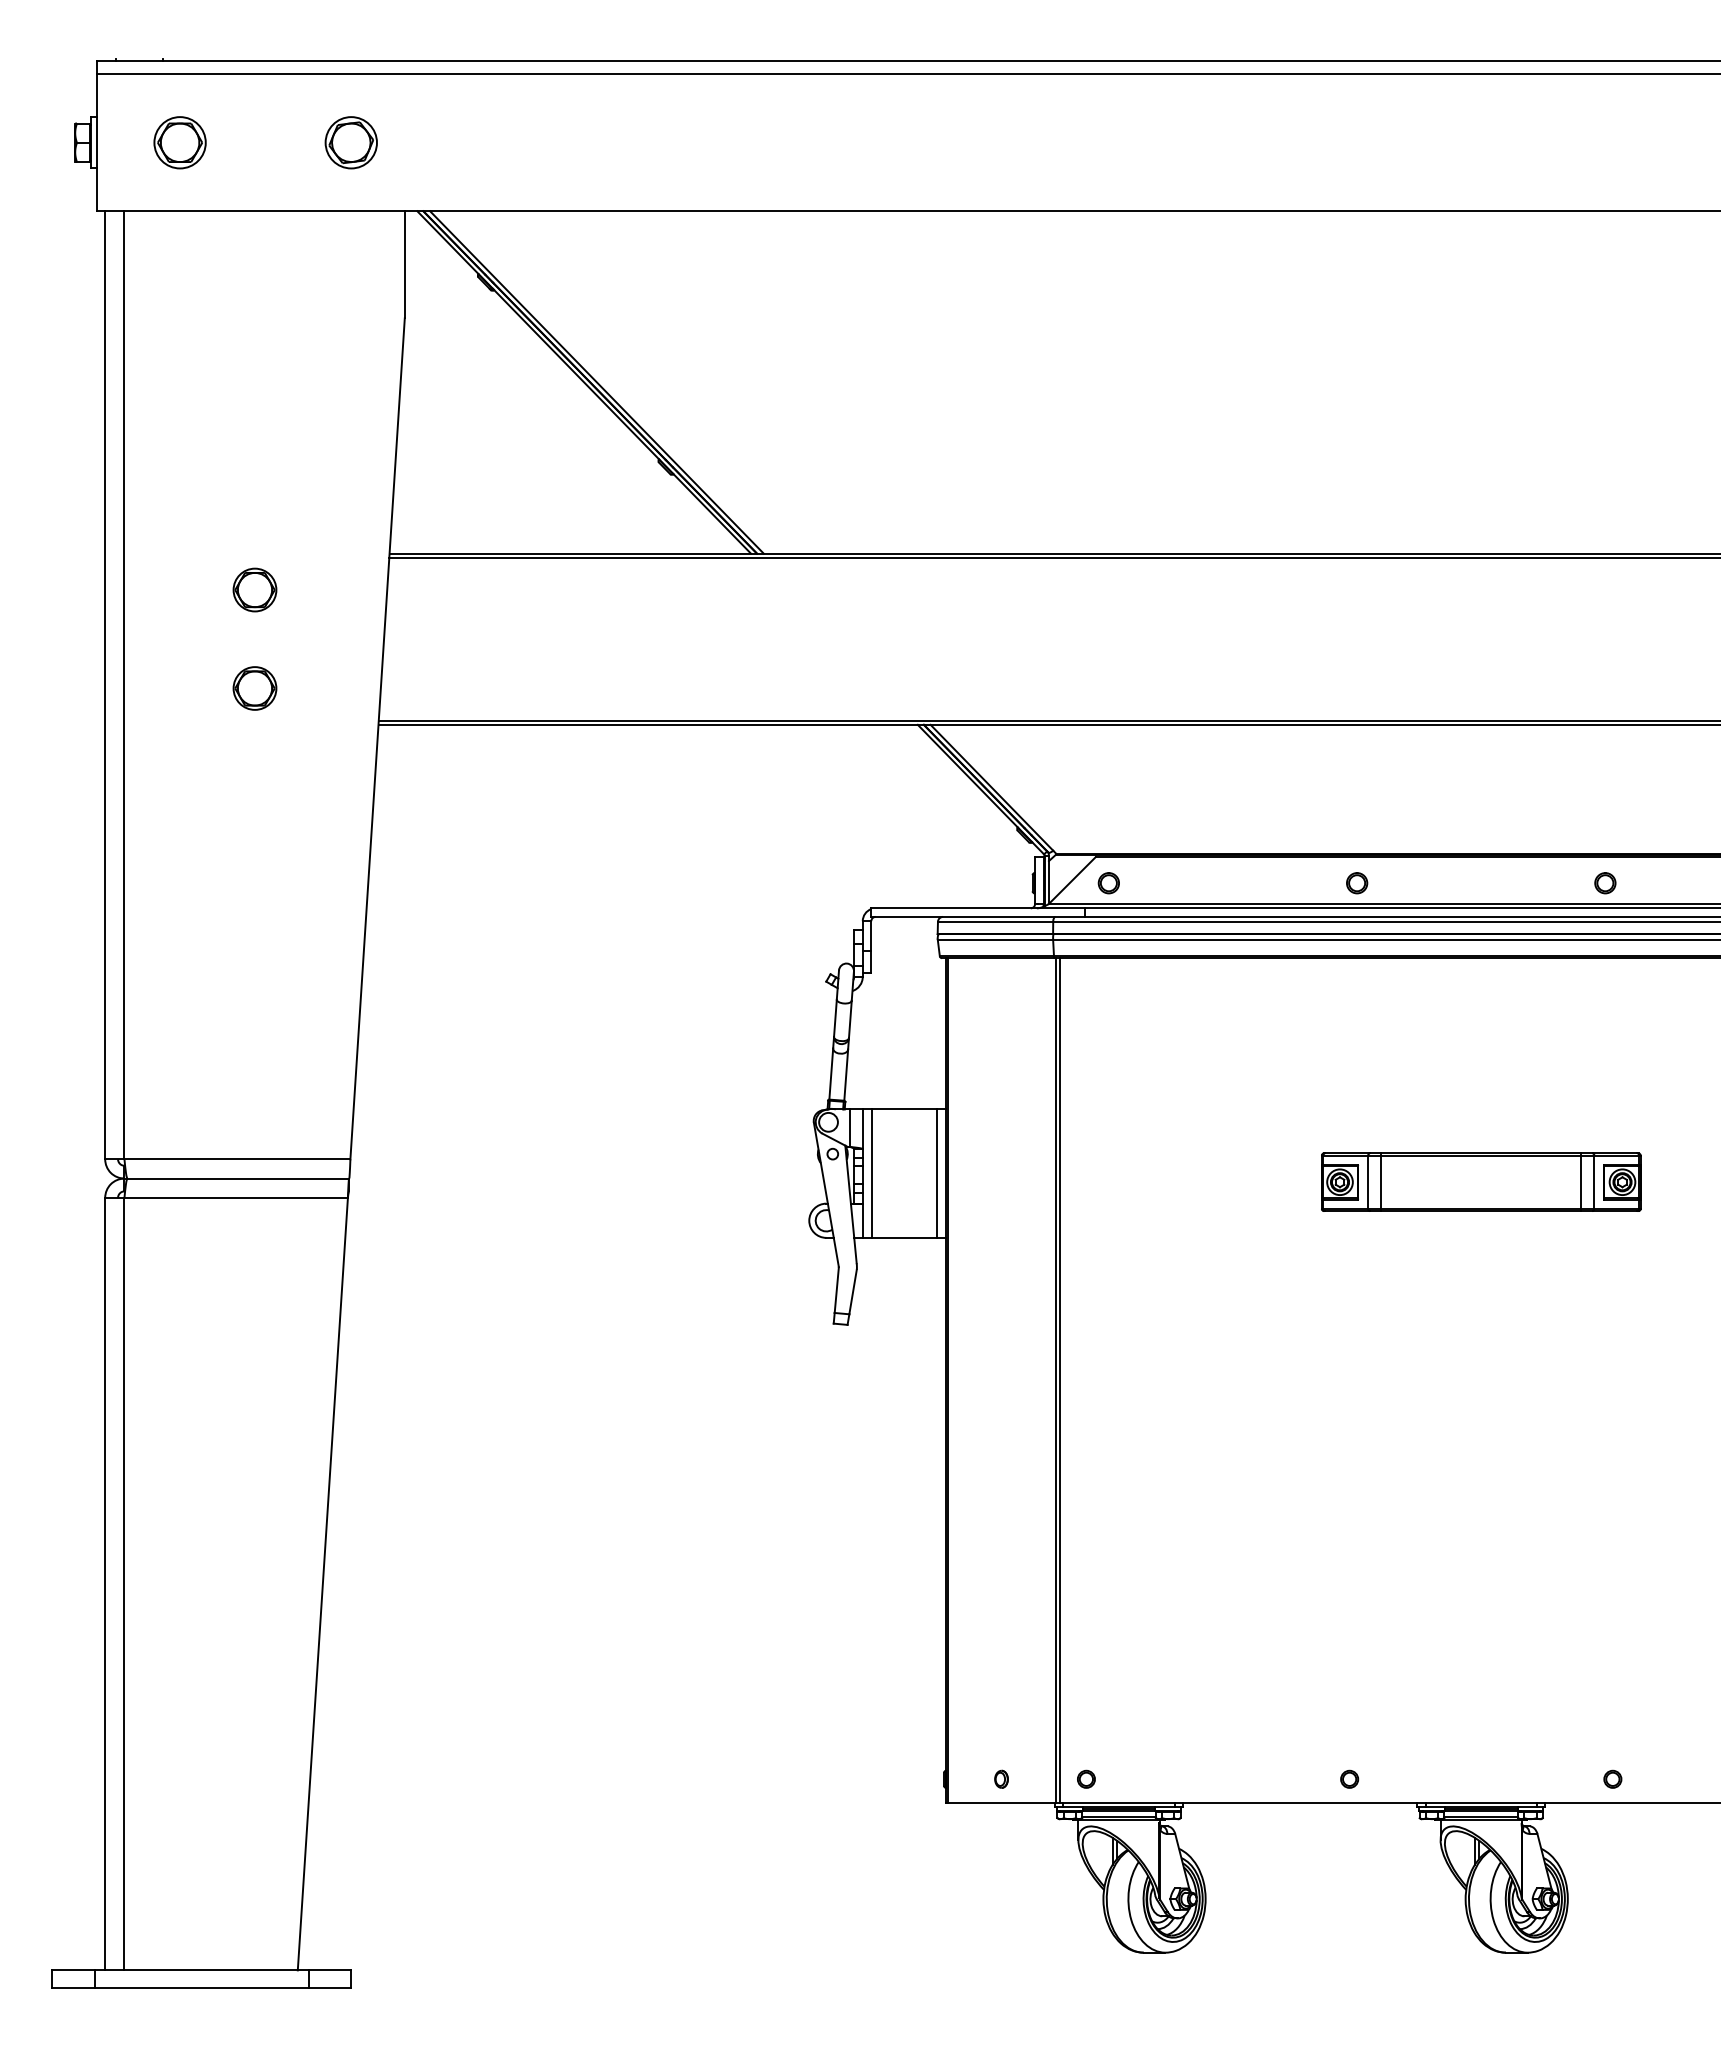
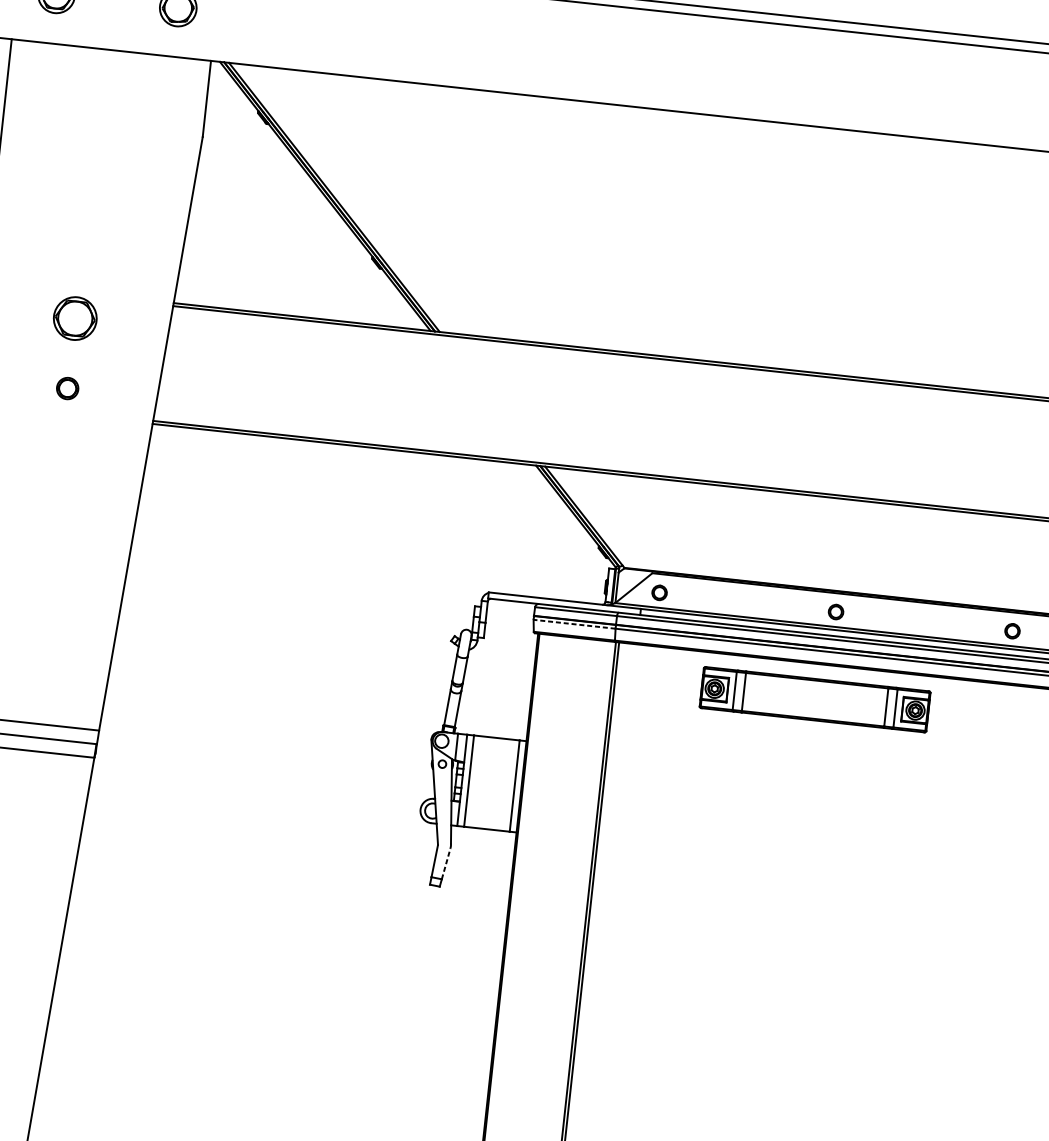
part: (254, 589) -> (74, 318), size x1.4
part: (254, 688) -> (67, 388), size x0.7
line: (995, 939) -> (574, 624), solid -> dashed
part: (1481, 1181) -> (815, 699), moved
line: (853, 1292) -> (446, 864), solid -> dashed

